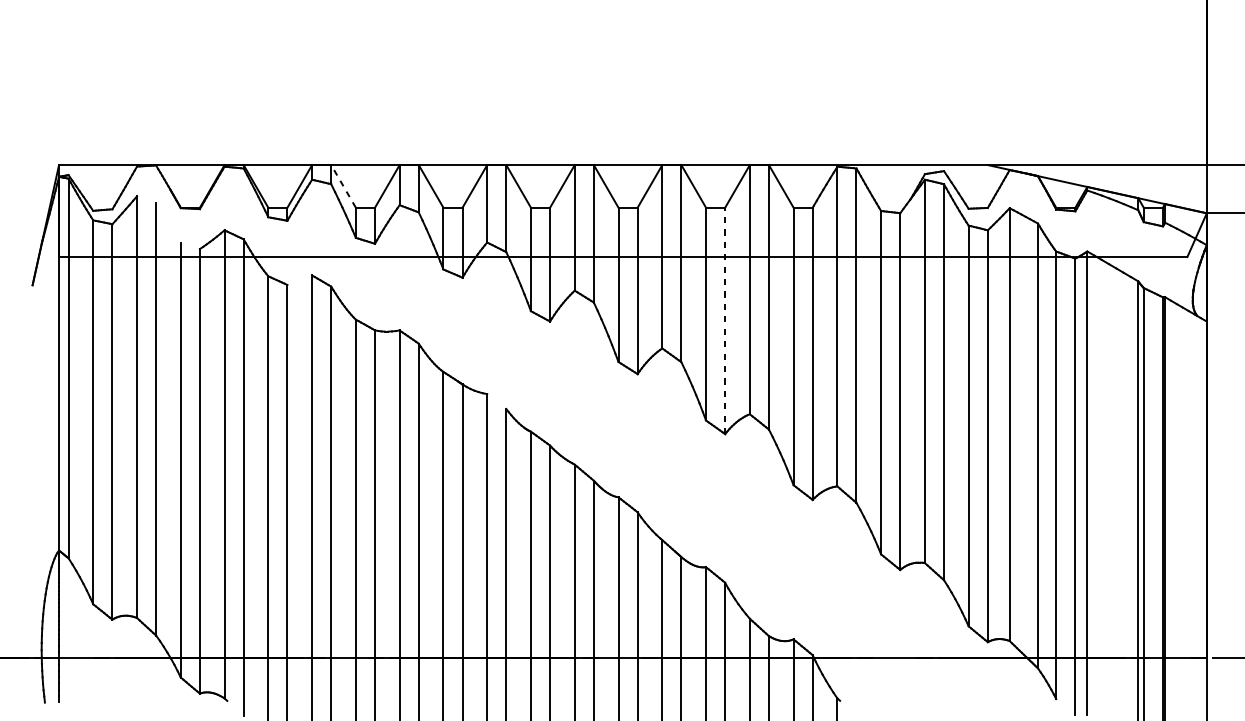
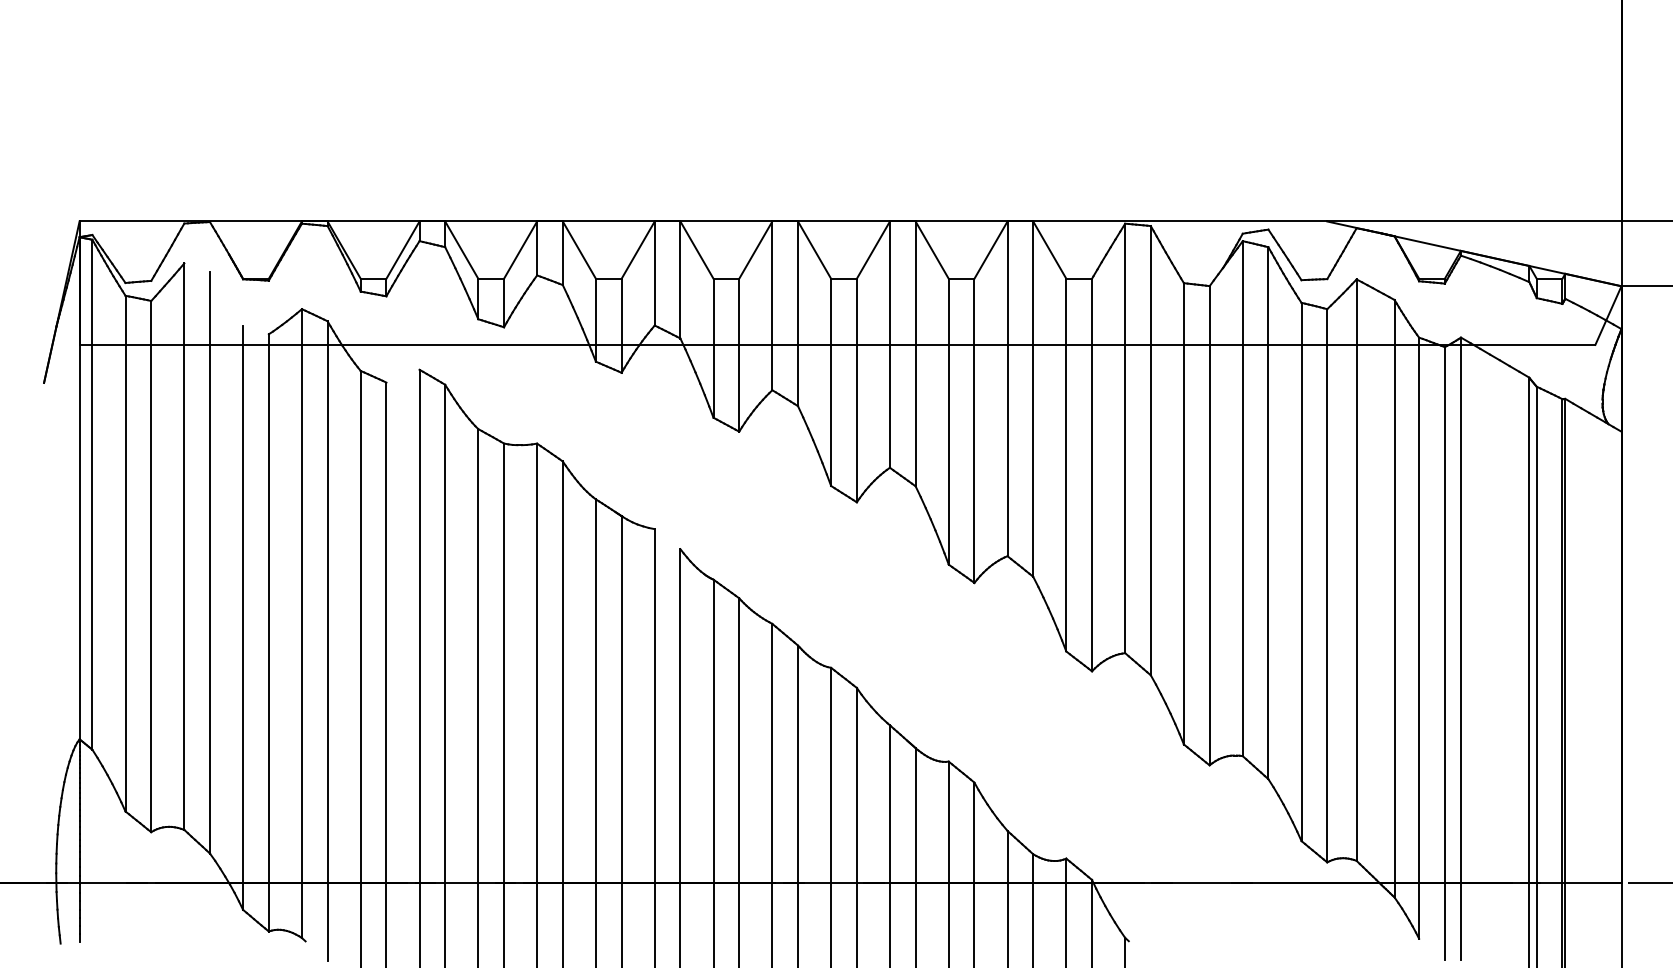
line: (343, 185) -> (461, 249), dashed -> solid
line: (725, 320) -> (974, 430), dashed -> solid

